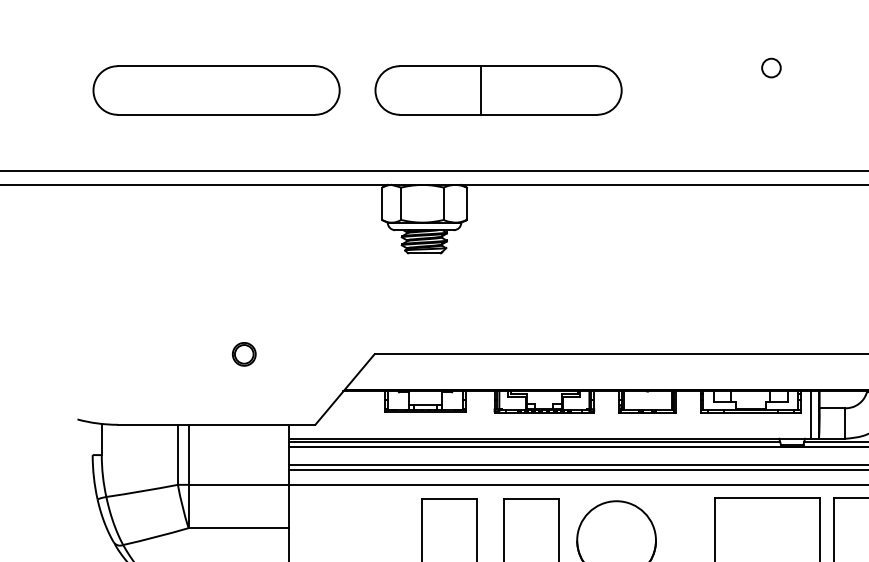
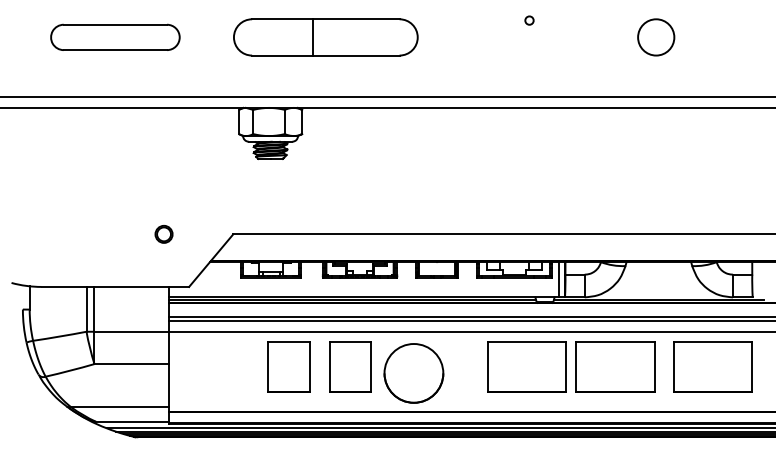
circle: (771, 67) -> (529, 20), size x0.6
part: (216, 90) -> (115, 37), size x0.7
circle: (243, 354) -> (163, 234), moved

